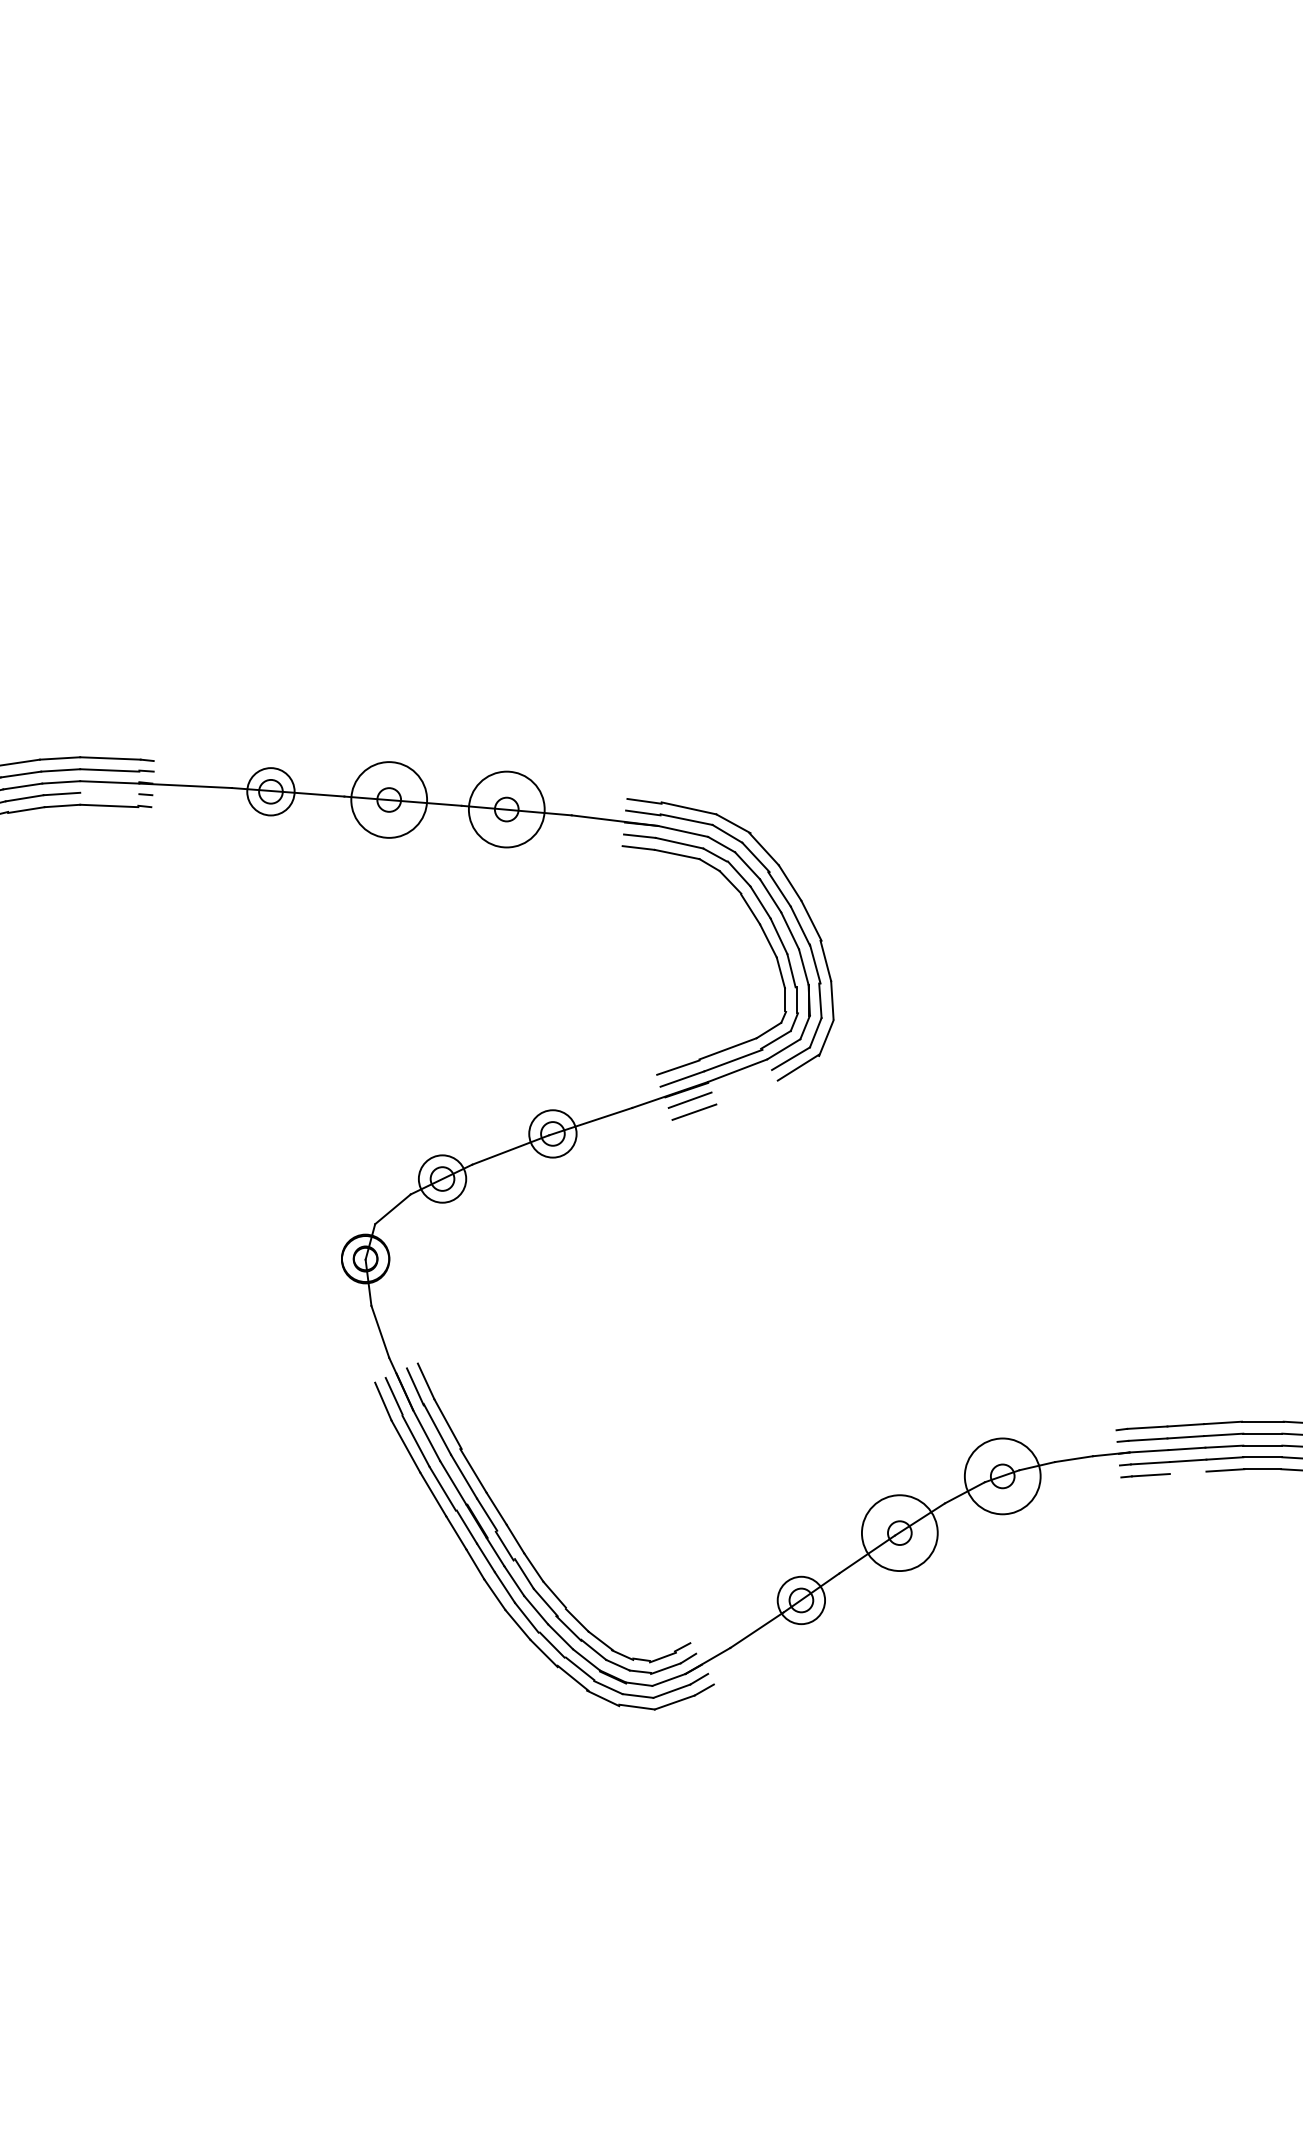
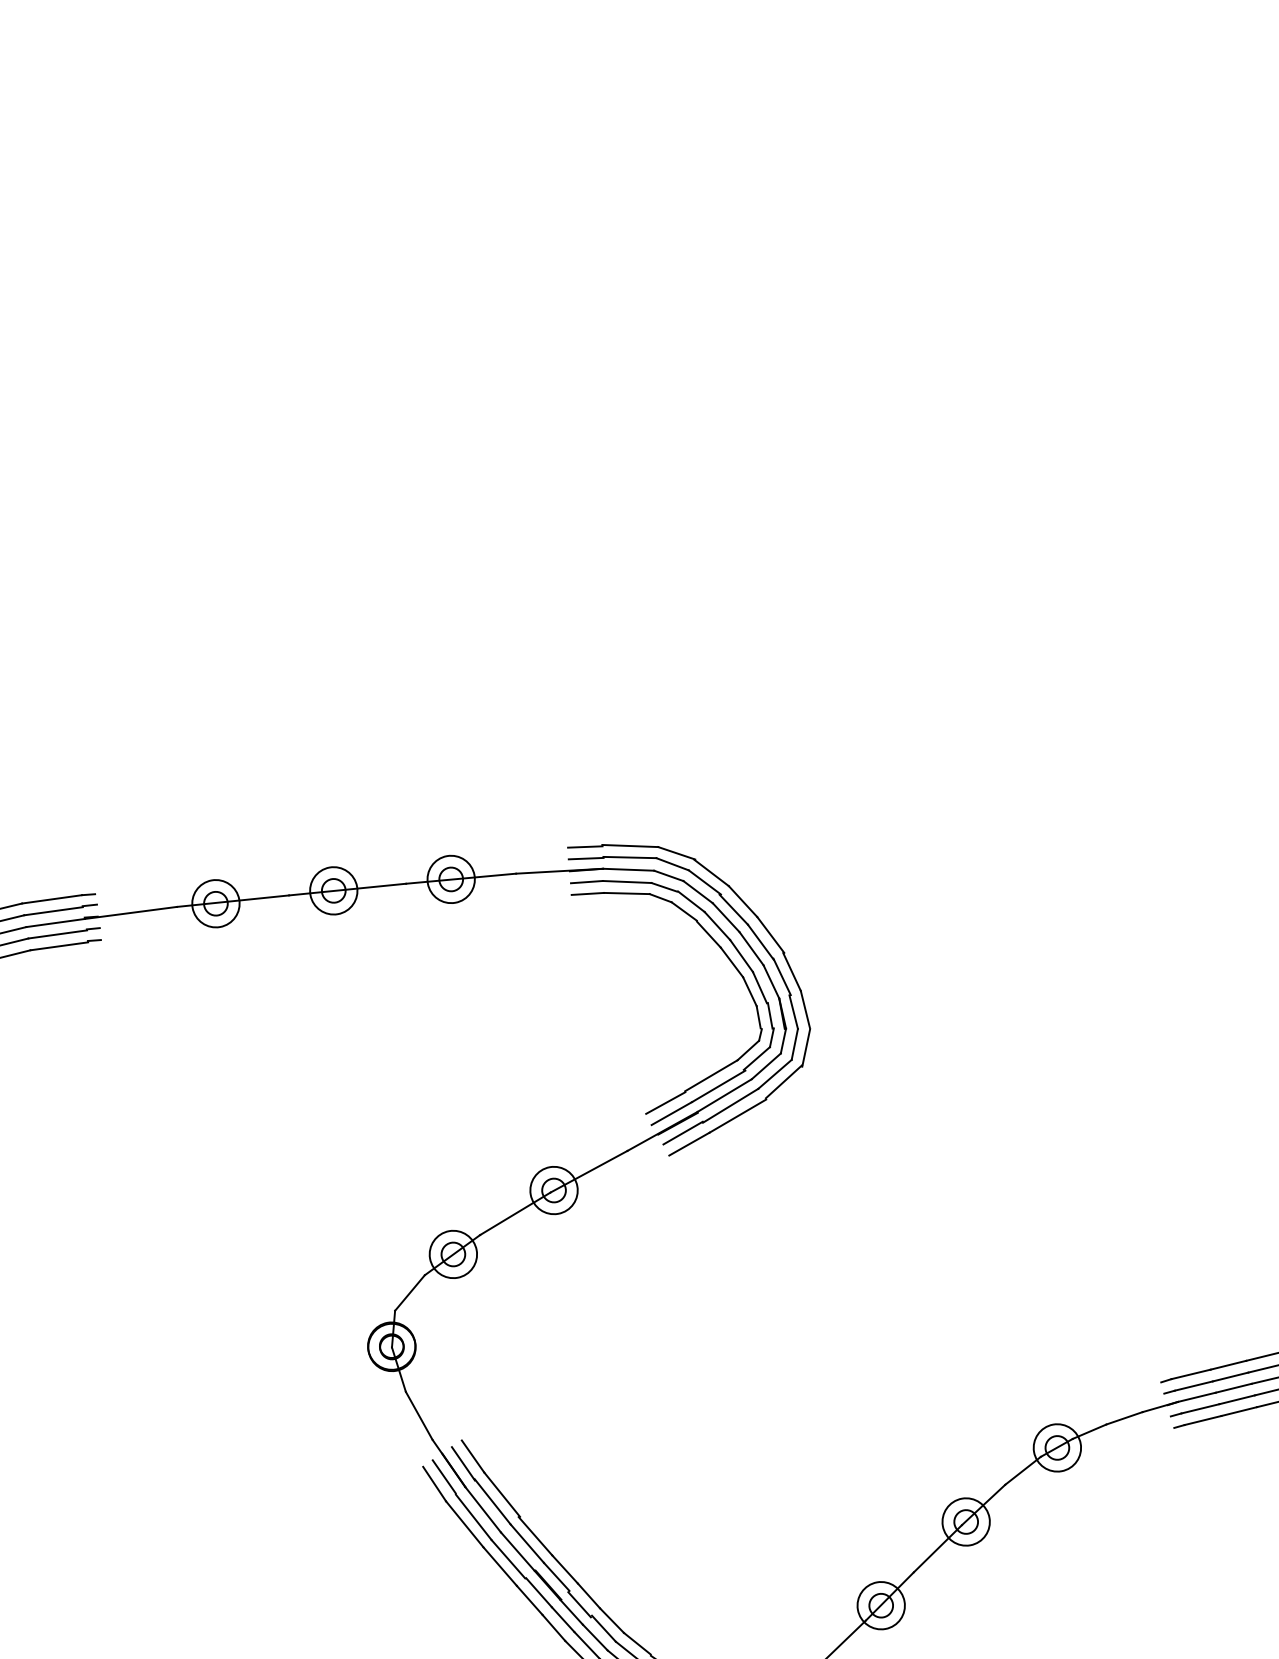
line: (109, 793) -> (57, 934), added
circle: (388, 799) -> (332, 890), size x0.62
circle: (506, 809) -> (450, 879), size x0.62
line: (741, 1081) -> (730, 1105), added
line: (746, 1092) -> (737, 1115), added
line: (1187, 1472) -> (1238, 1411), added
circle: (1002, 1476) -> (1057, 1448), size x0.62
circle: (899, 1532) -> (965, 1521), size x0.62

